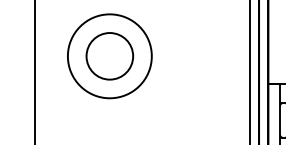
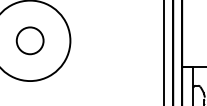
circle: (109, 56) -> (29, 41), size x0.6

